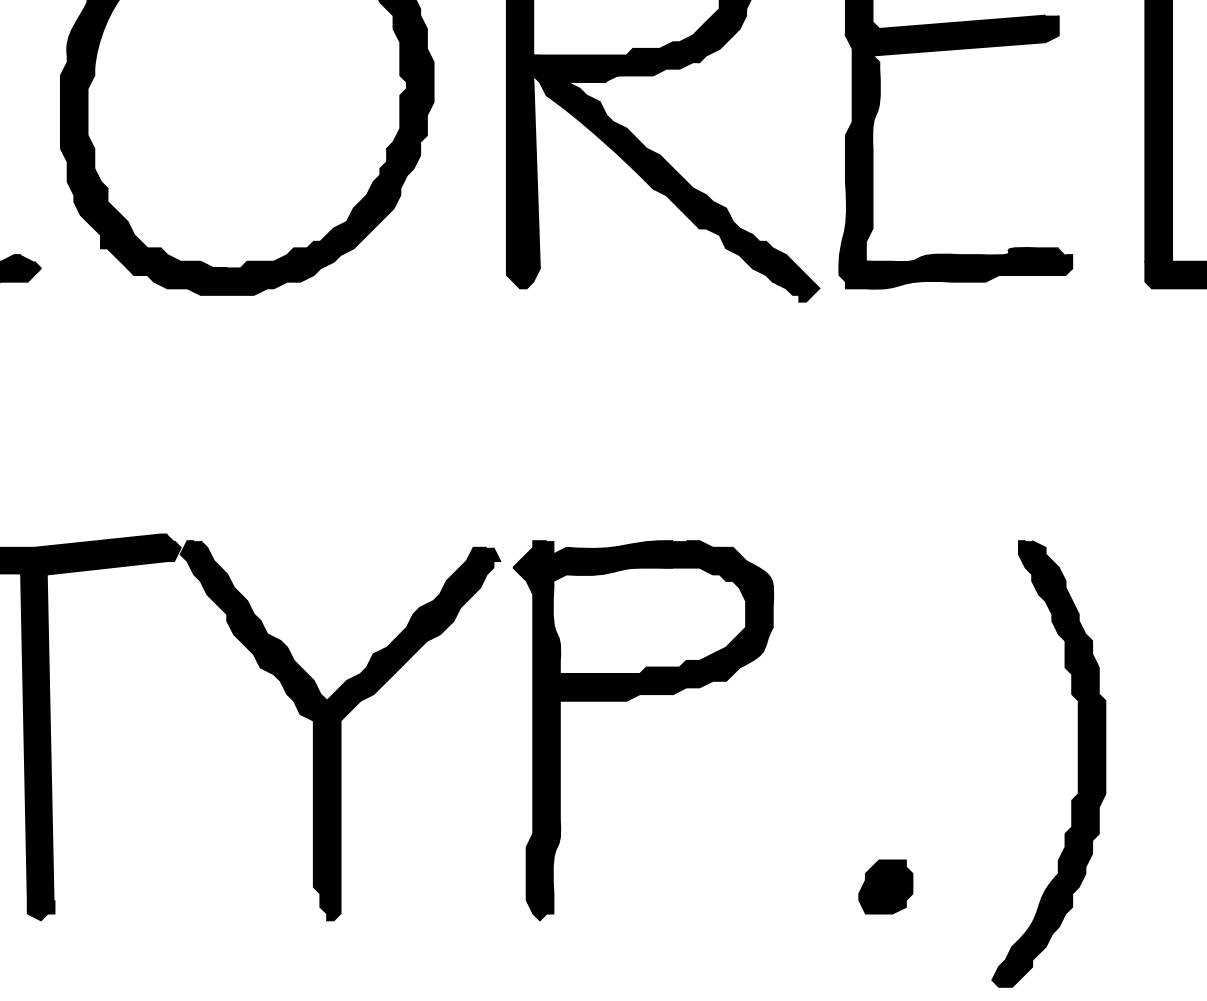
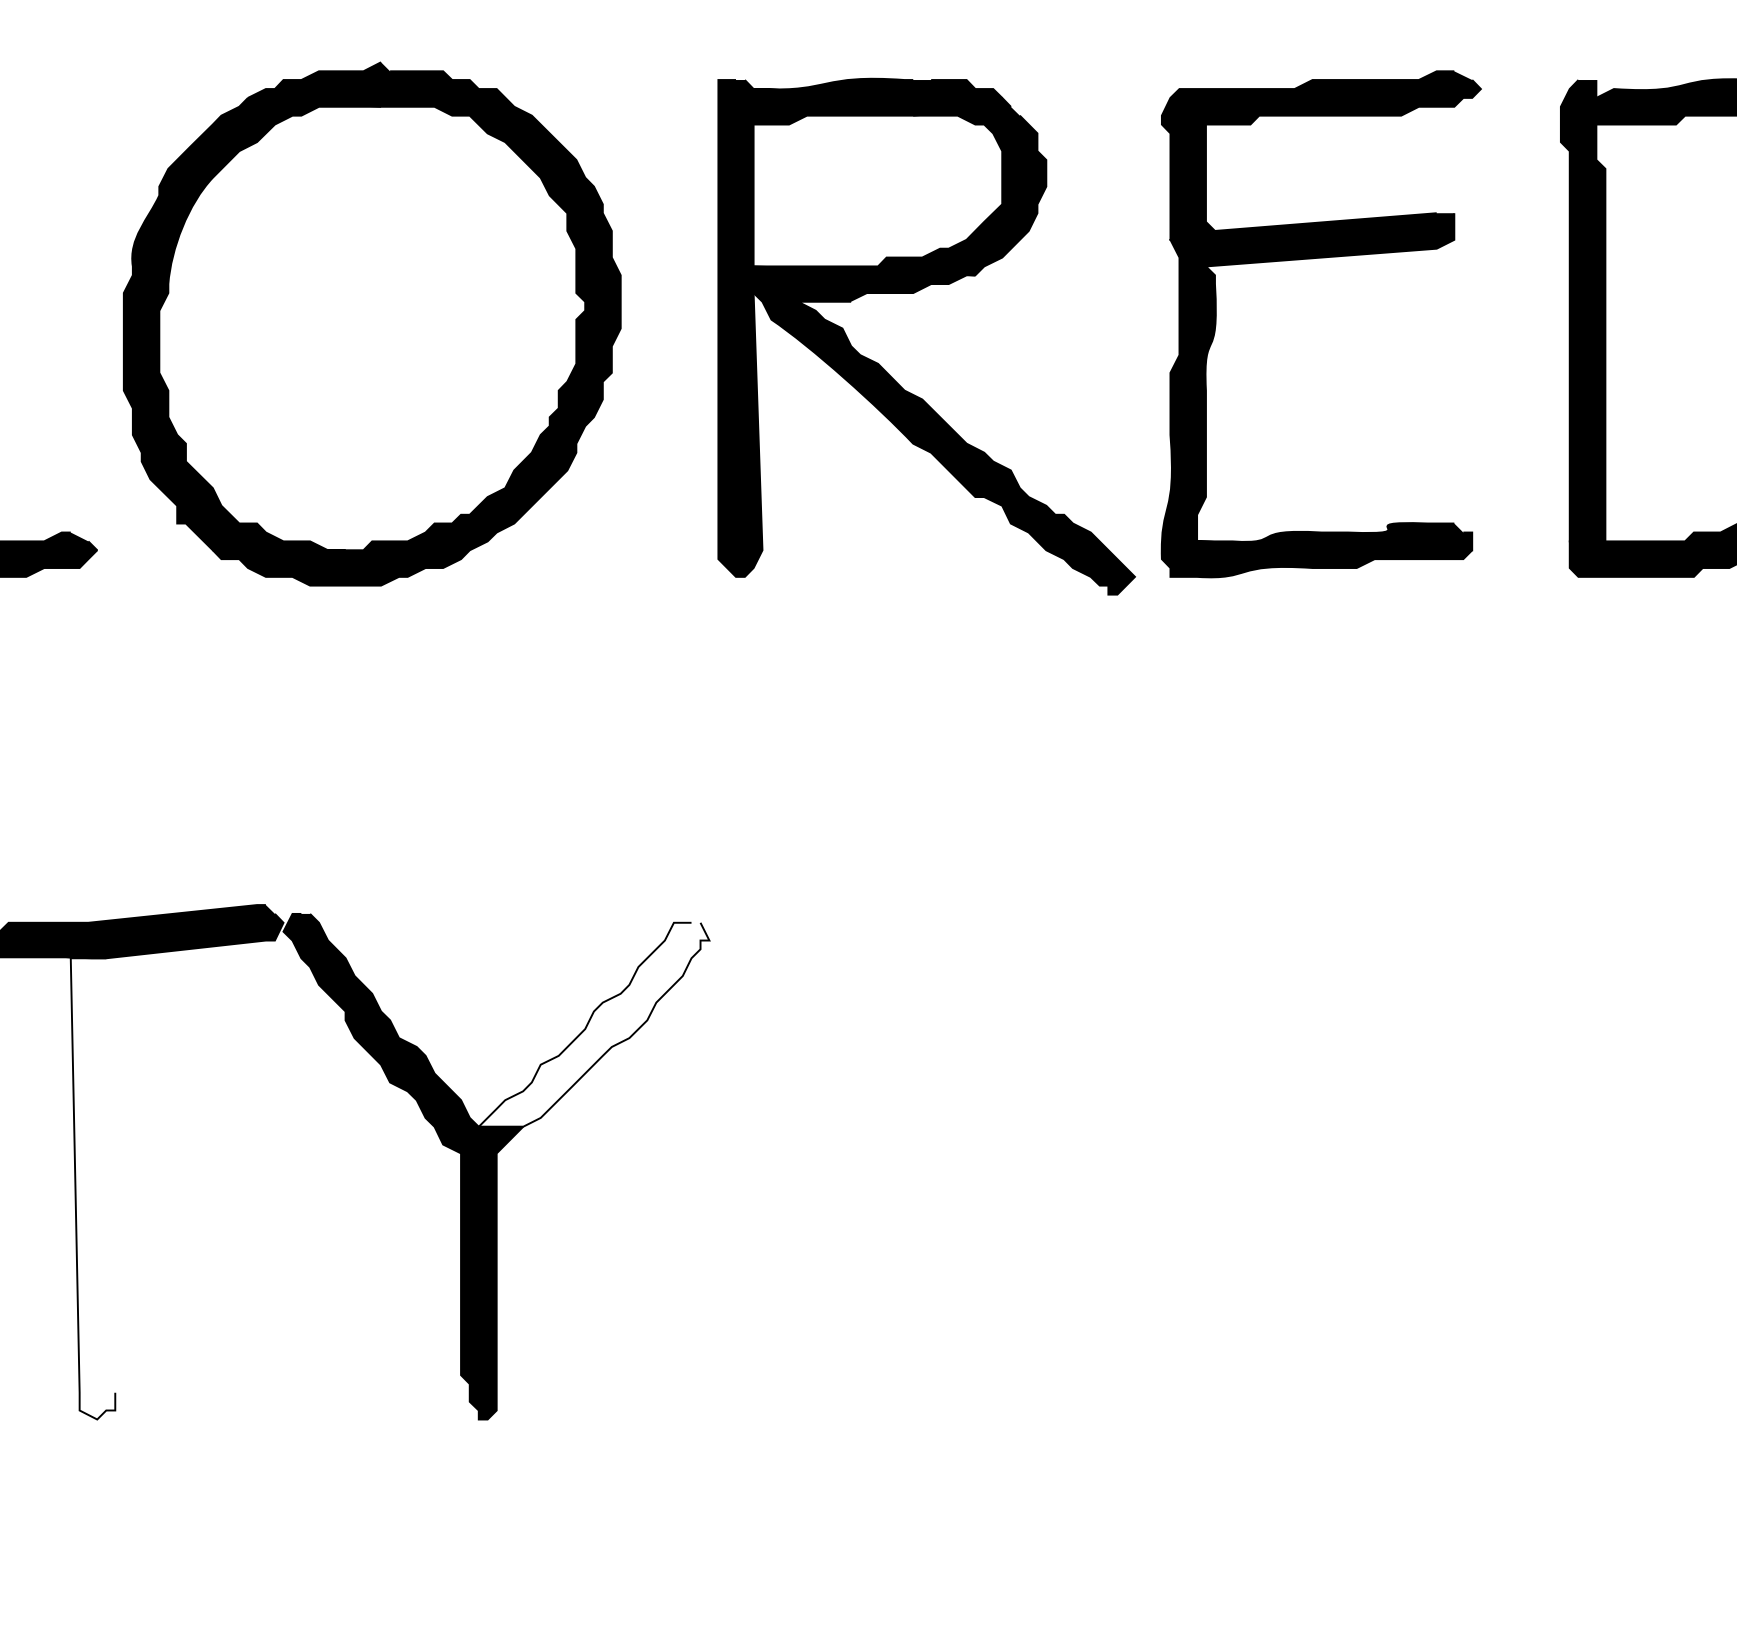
fill: (413, 624) -> (593, 1024), removed
part: (629, 700) -> (881, 1126), removed
fill: (37, 747) -> (92, 1188), removed
part: (1078, 764) -> (1480, 1211), removed
part: (885, 886) -> (1223, 1374), removed

